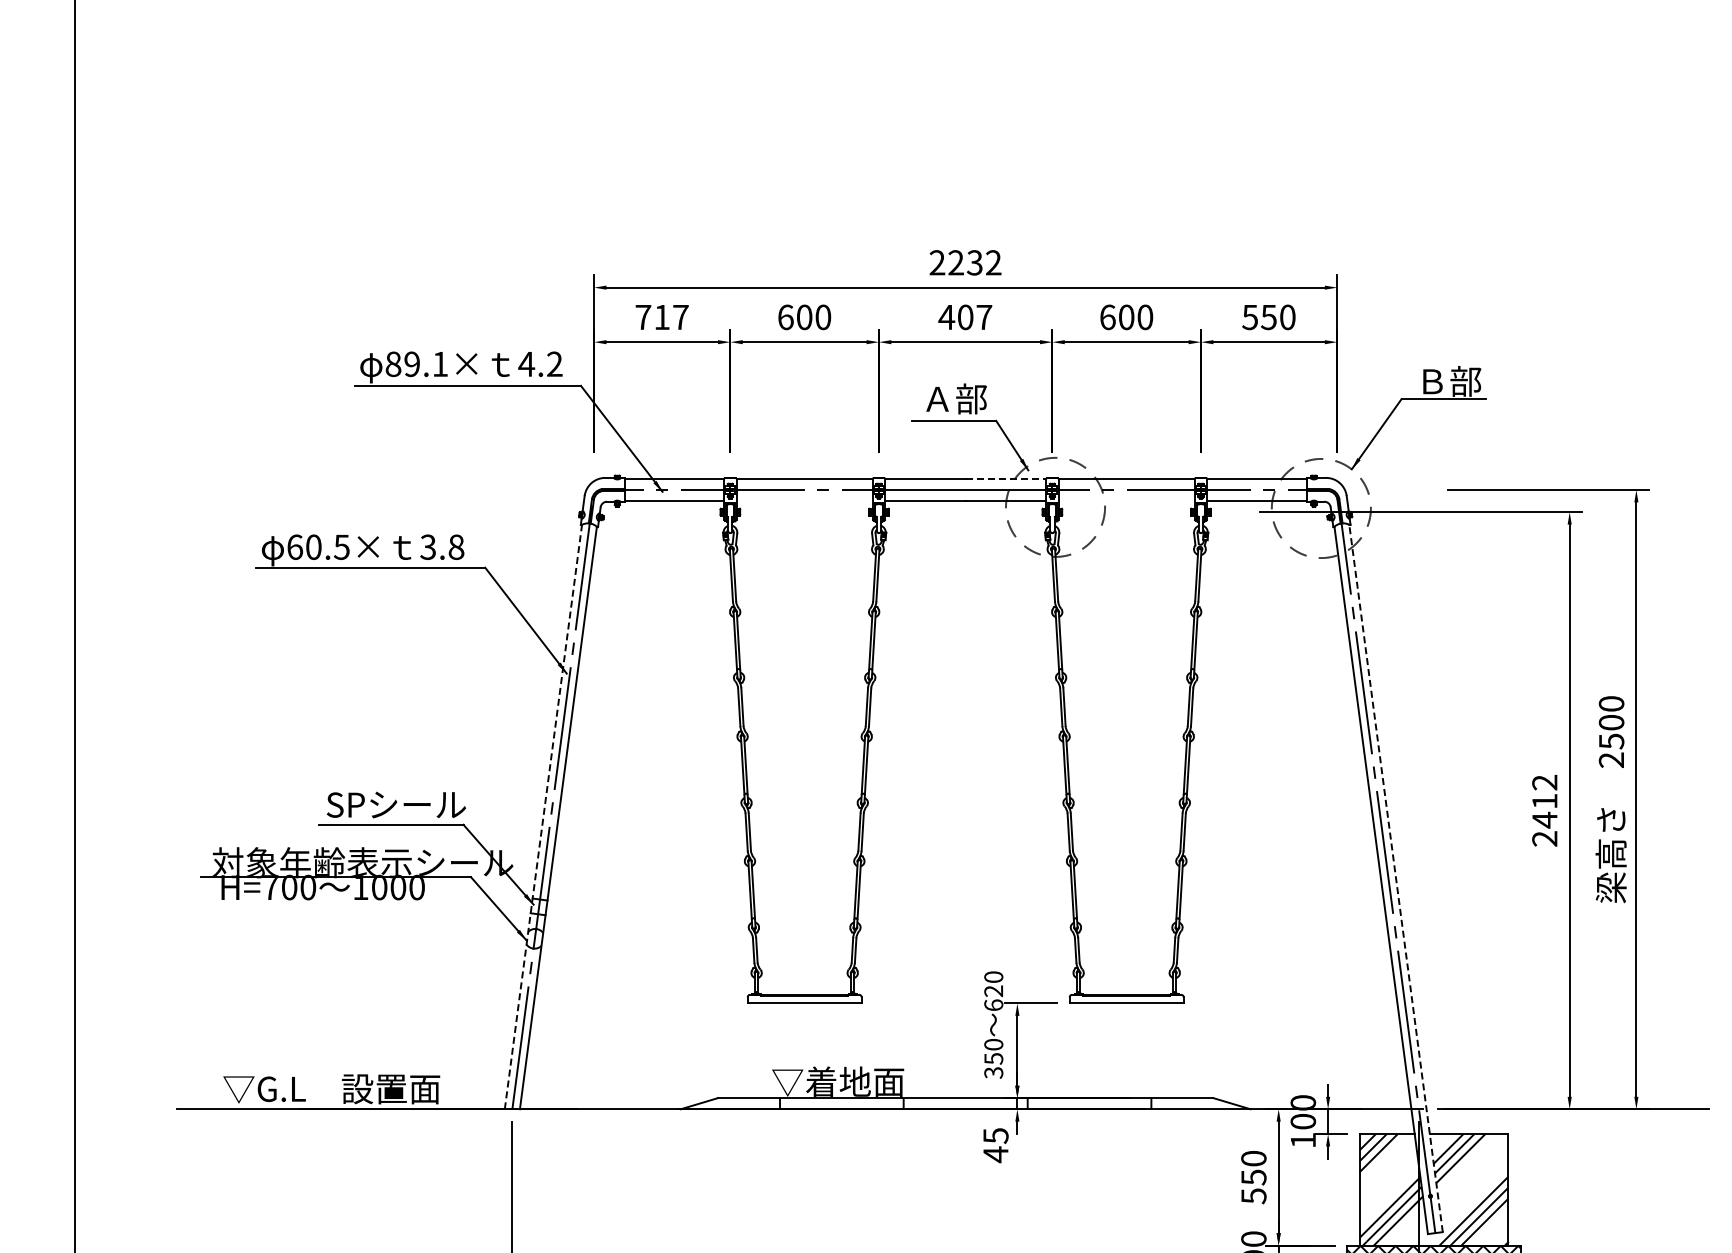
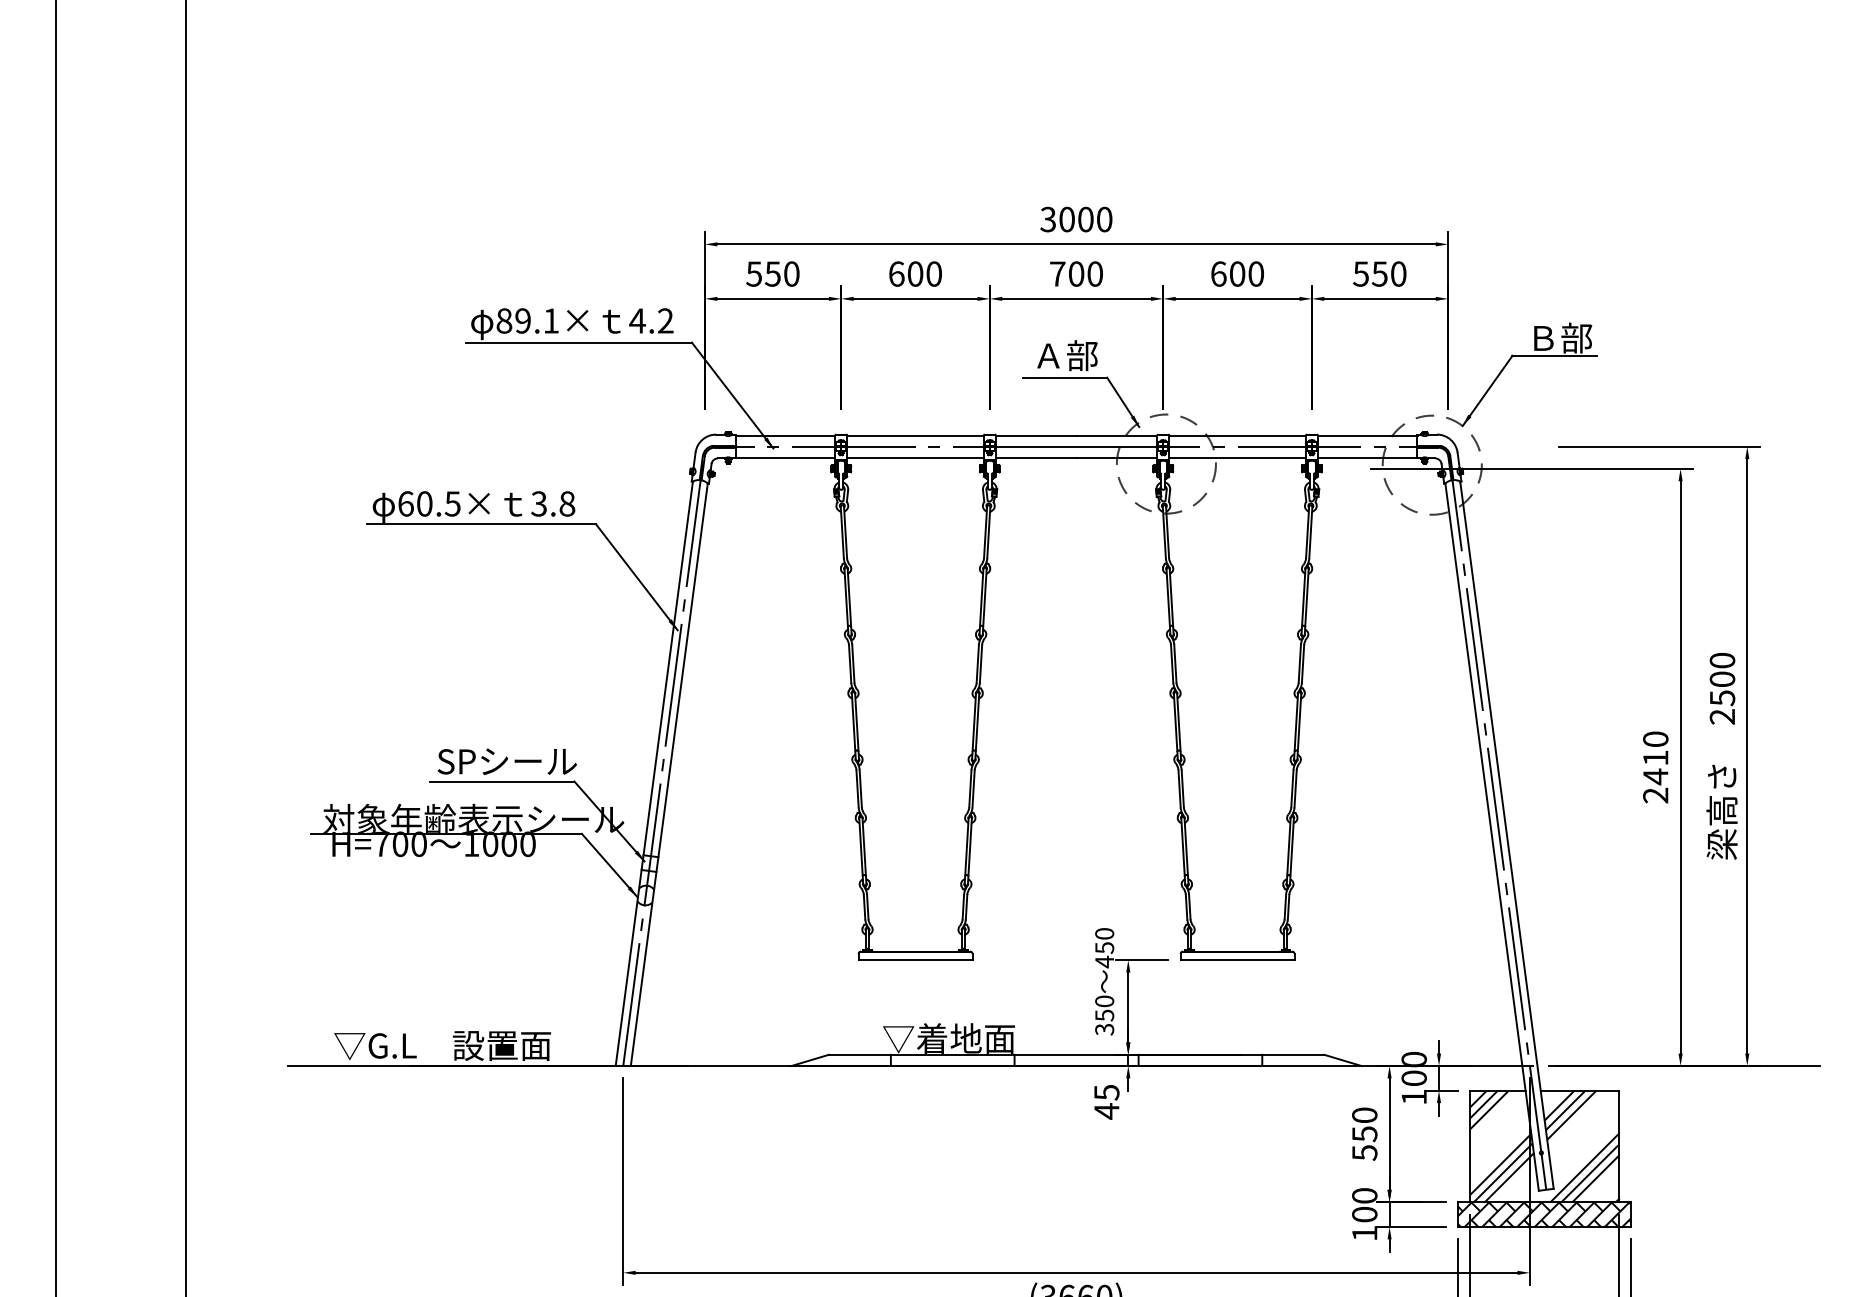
text: (965, 262) -> (1076, 219), 2232 -> 3000
text: (661, 316) -> (772, 273), 717 -> 550
text: (965, 316) -> (1076, 273), 407 -> 700
line: (1006, 478) -> (1117, 435), dashed -> solid
line: (804, 500) -> (915, 457), added
line: (1126, 500) -> (1237, 457), added
text: (1544, 782) -> (1655, 739), 2412 -> 2410
line: (543, 816) -> (654, 773), dashed -> solid
line: (1395, 878) -> (1506, 835), dashed -> solid
text: (993, 998) -> (1104, 955), 620 -> 450

